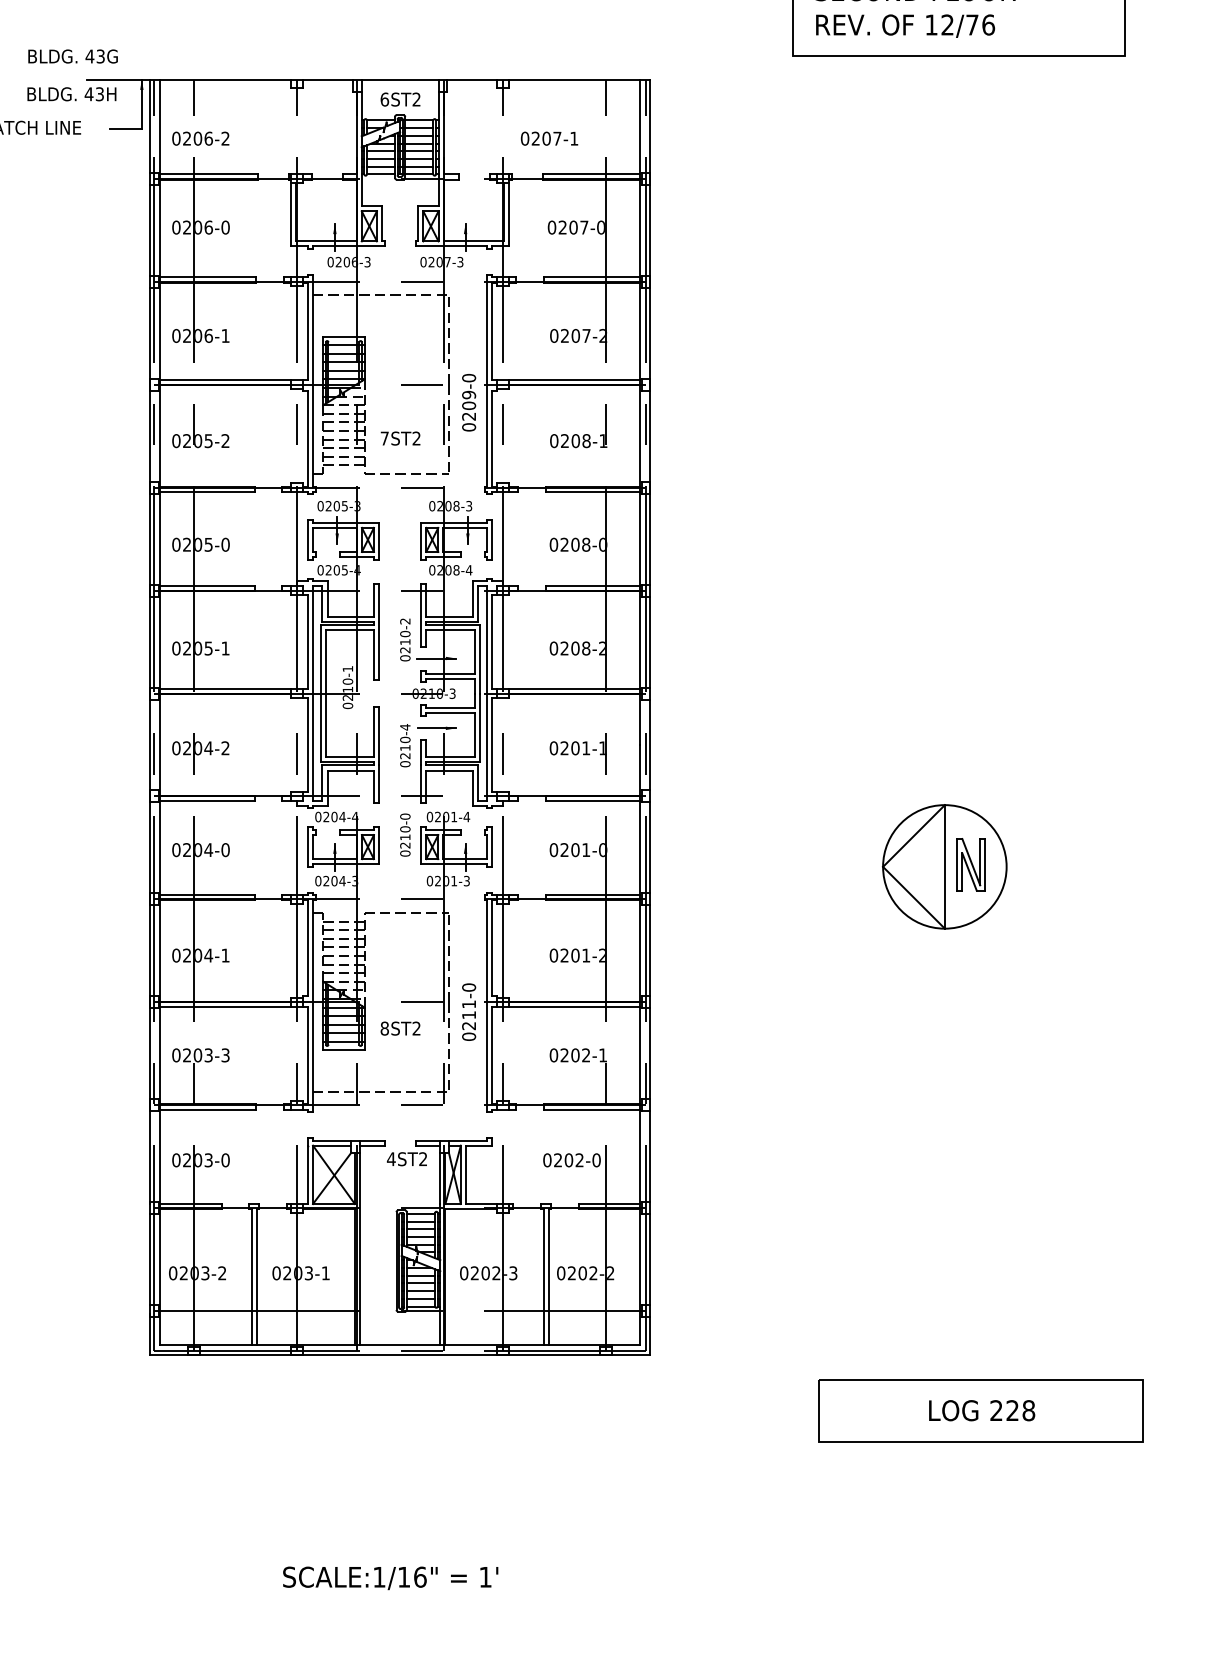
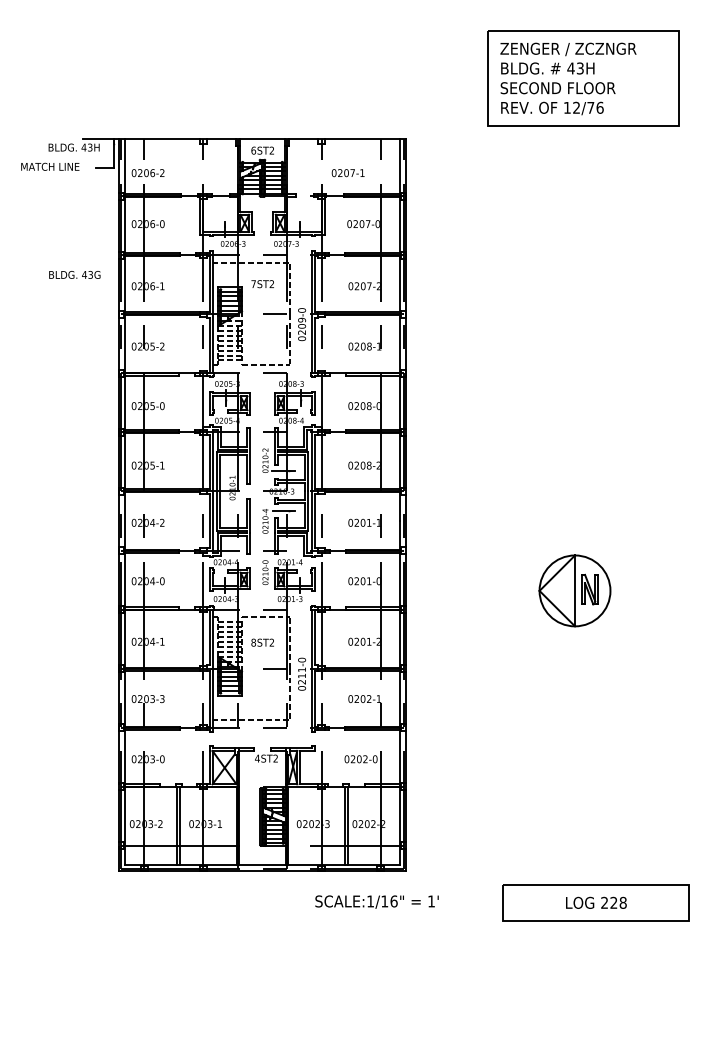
text: (72, 55) -> (74, 274), moved
text: (400, 439) -> (262, 284), moved
text: (400, 1028) -> (262, 642), moved
text: (389, 1577) -> (376, 901), moved

